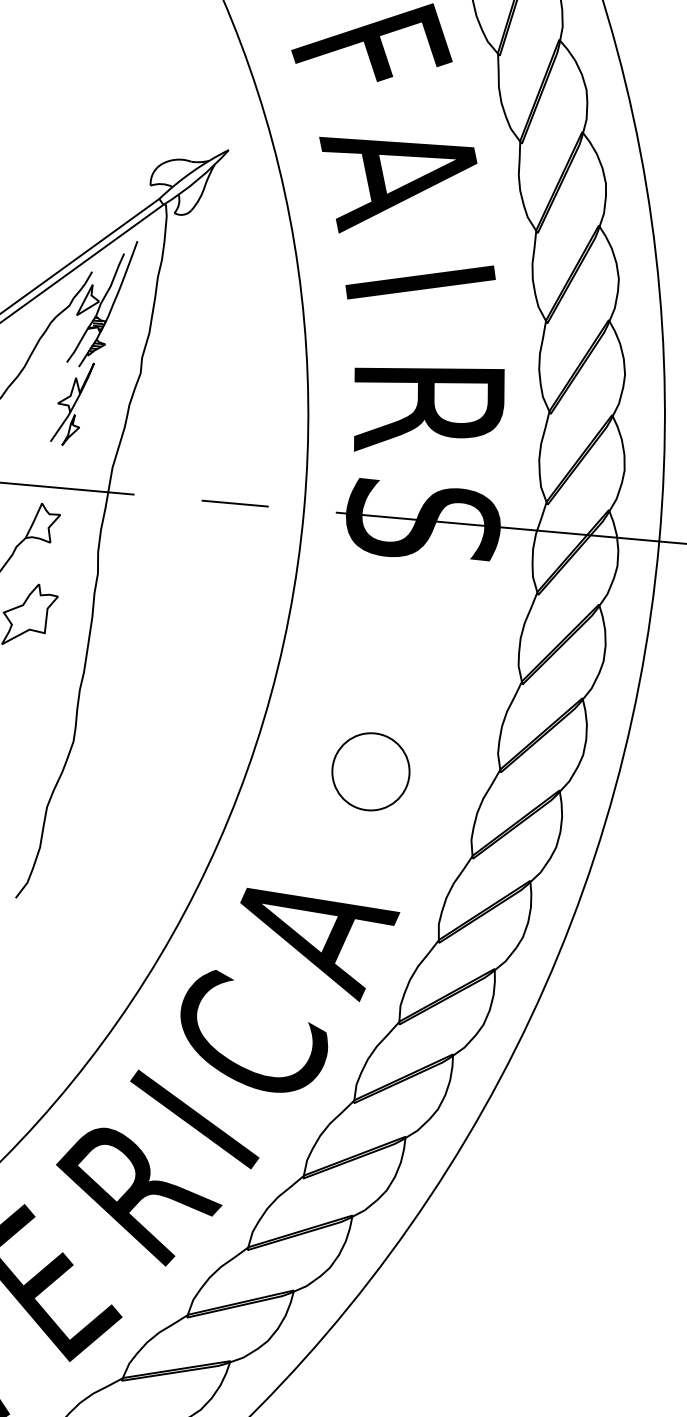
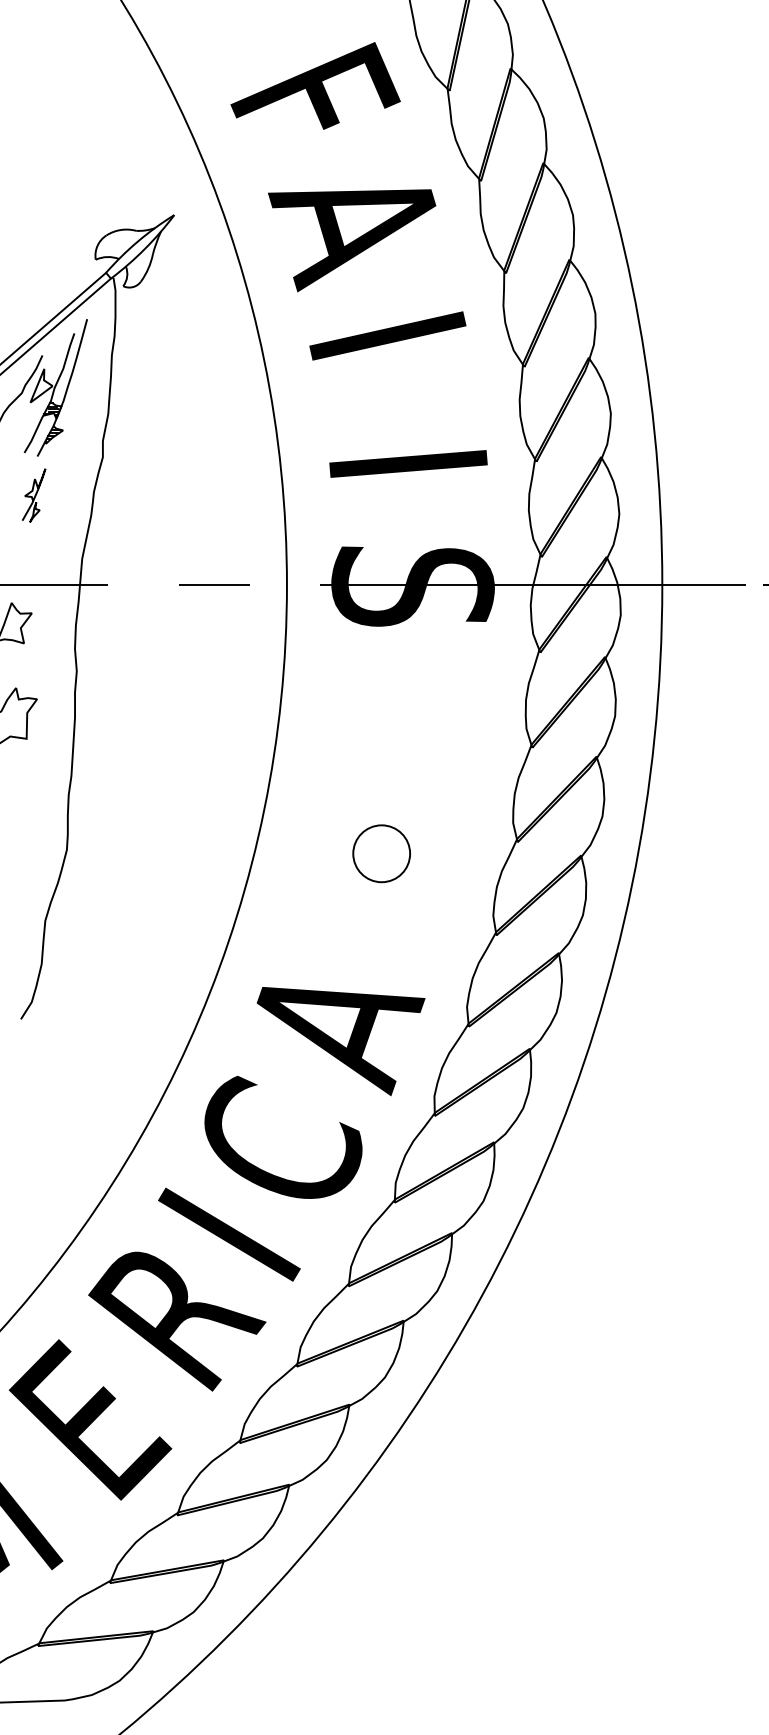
part: (71, 403) -> (33, 495), size x0.6
text: (426, 410) -> (406, 469), R -> I
circle: (370, 771) -> (381, 853), size x0.7

